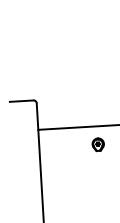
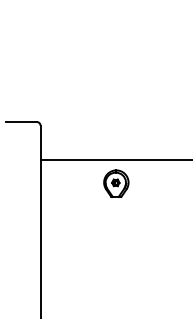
part: (98, 144) -> (116, 183), size x1.67

